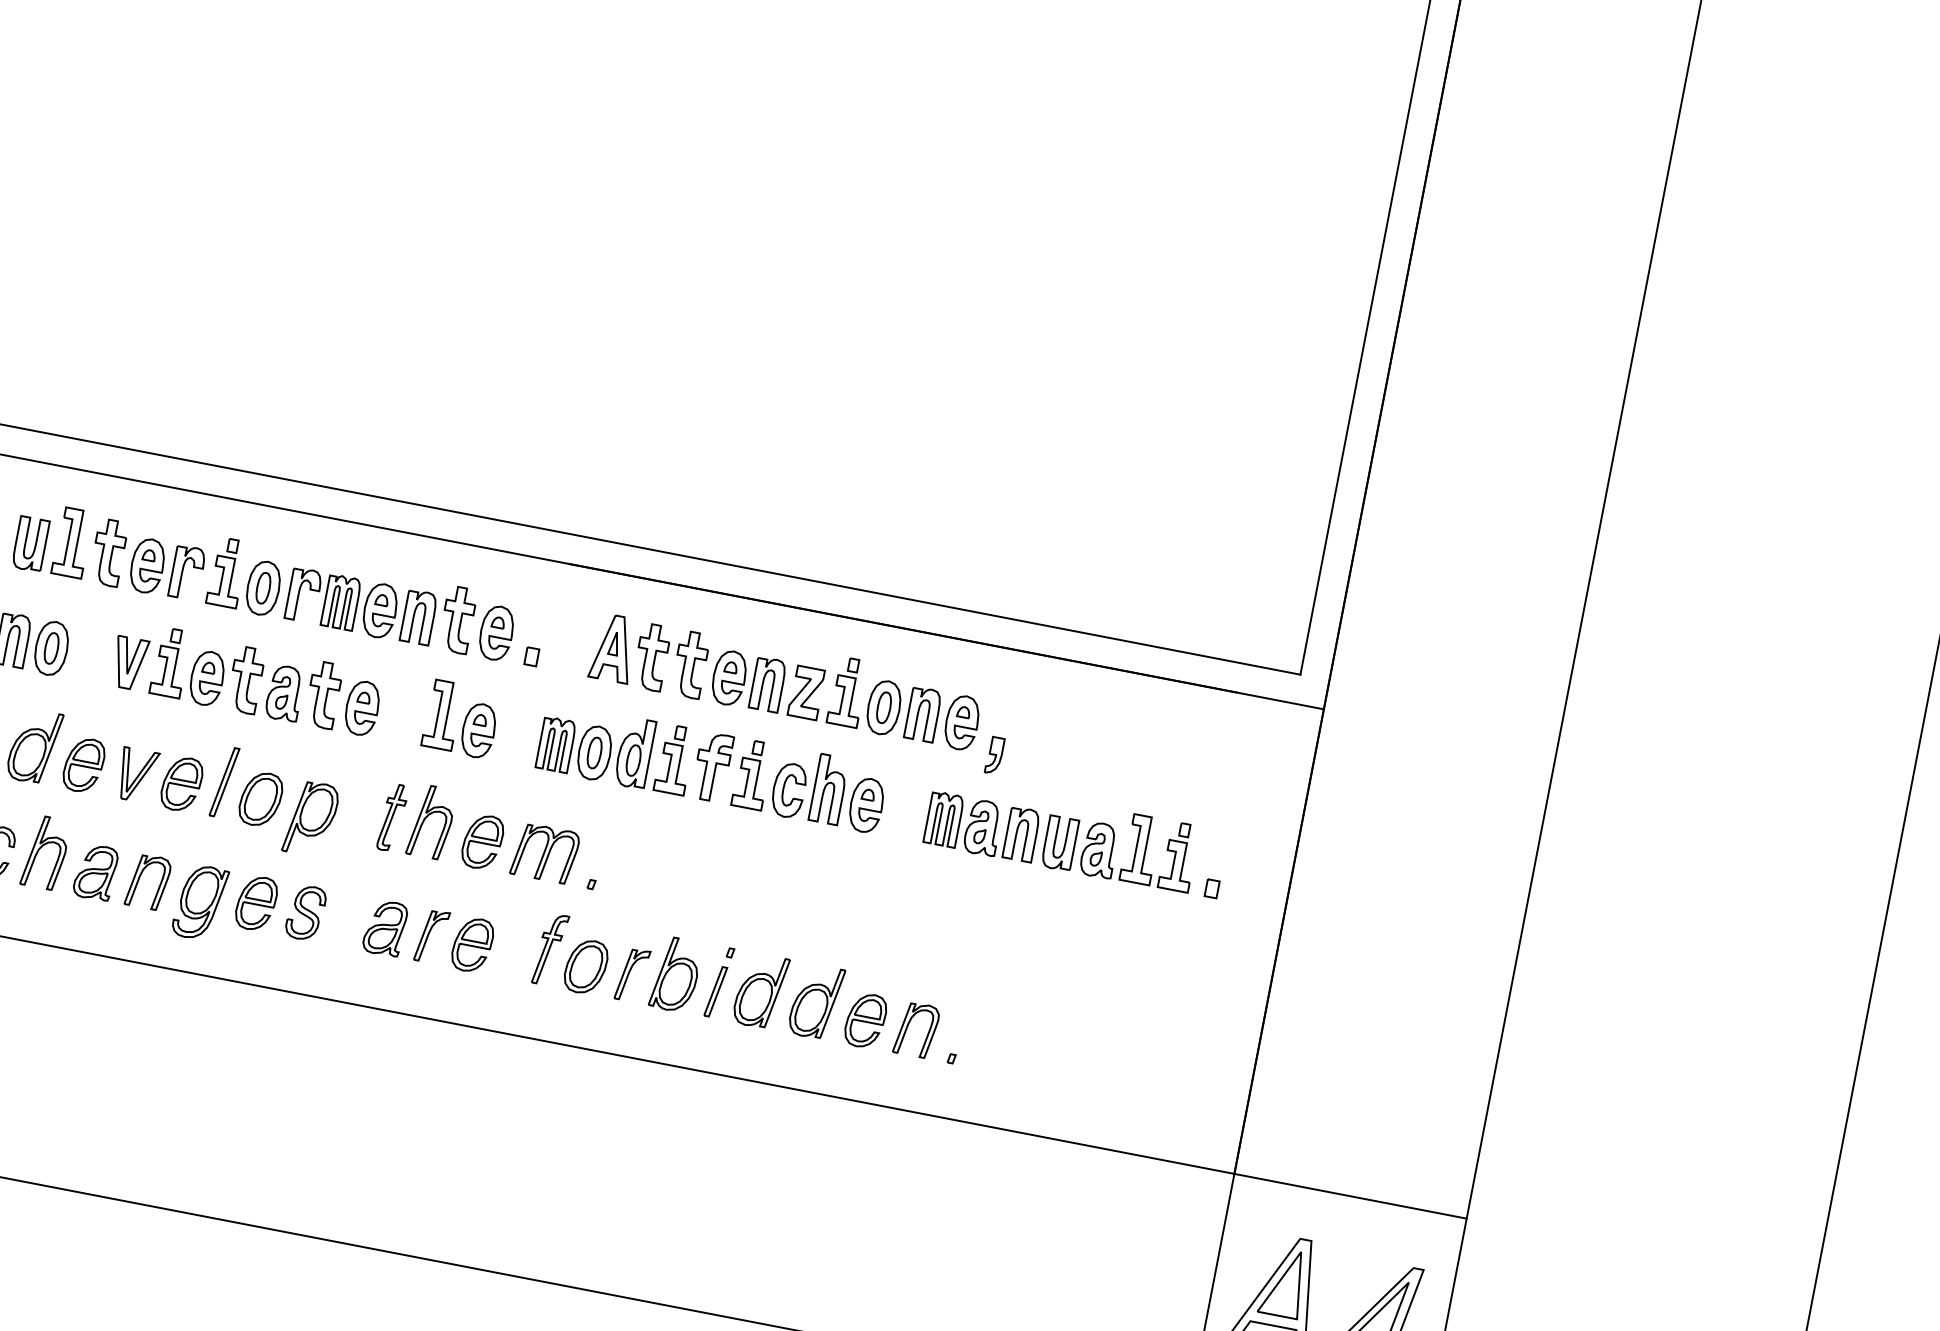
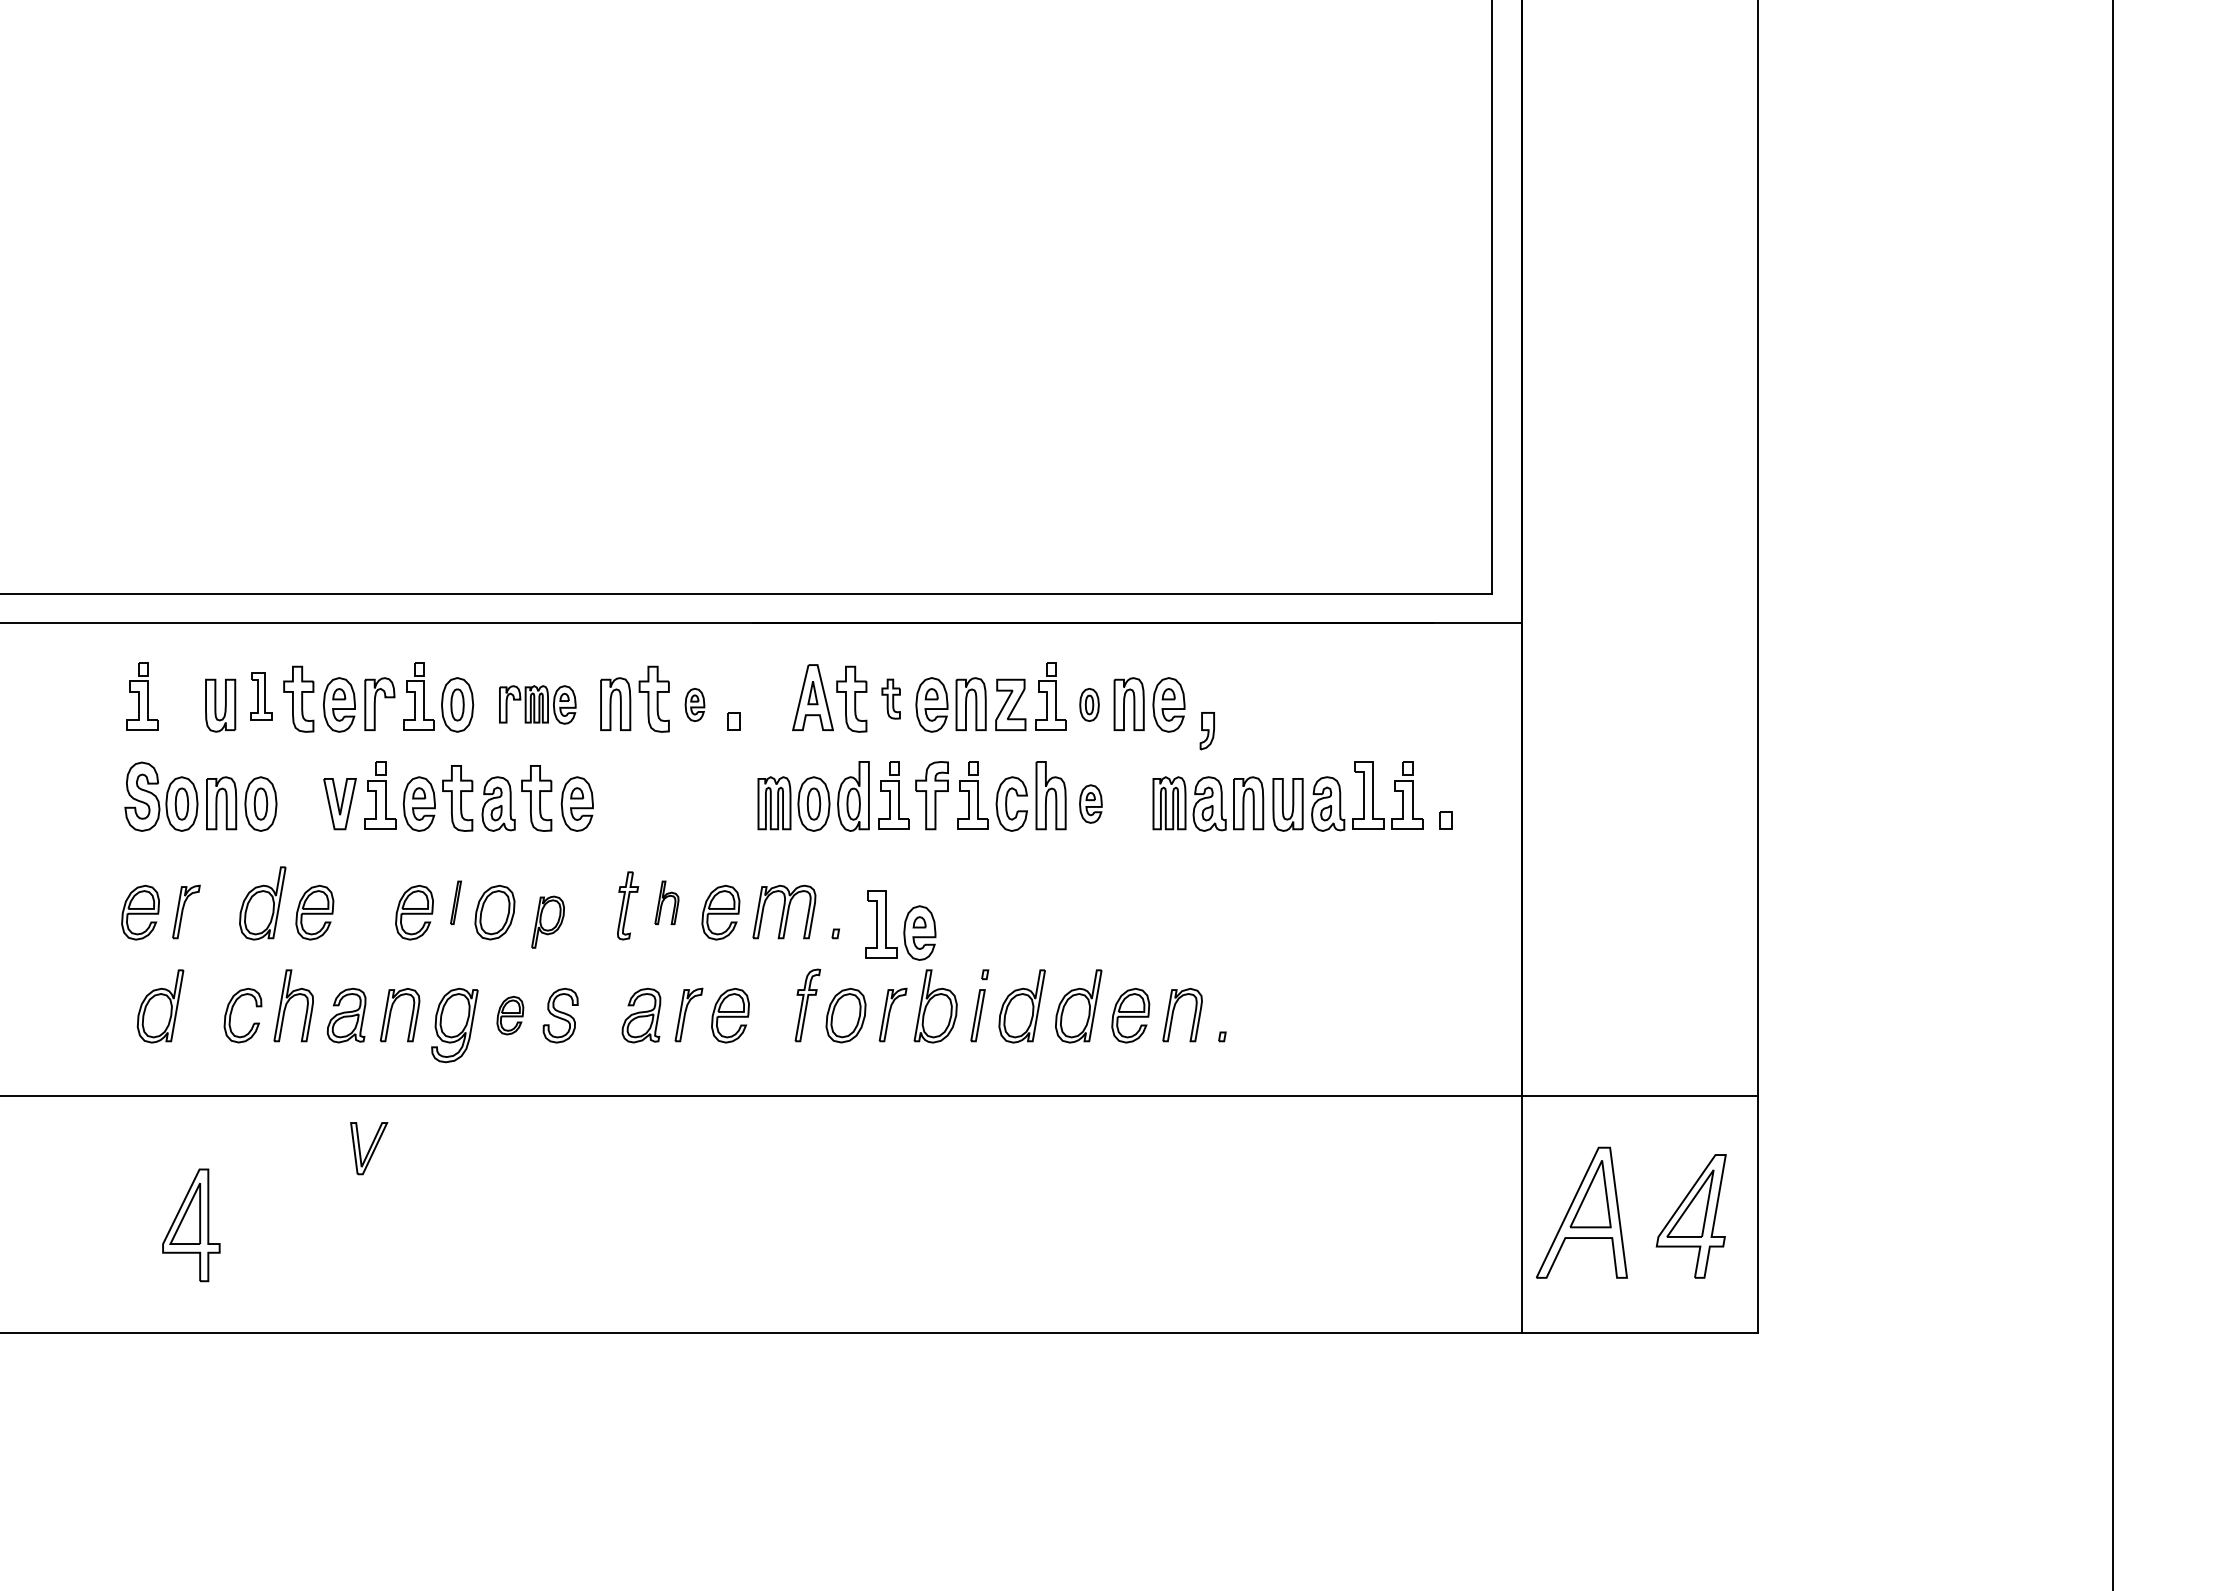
part: (72, 542) -> (261, 696), size x0.7
part: (342, 602) -> (537, 704), size x0.7
part: (496, 632) -> (694, 704), size x0.6
part: (689, 663) -> (890, 698), size x0.6
part: (884, 707) -> (1089, 704), size x0.6
part: (461, 719) -> (900, 925), moved
part: (137, 775) -> (369, 1148), moved
part: (224, 781) -> (455, 902), size x0.6
part: (866, 804) -> (1090, 803), size x0.7
part: (310, 817) -> (547, 921), size x0.7
part: (431, 821) -> (666, 902), size x0.6
part: (256, 903) -> (510, 1015), size x0.7

